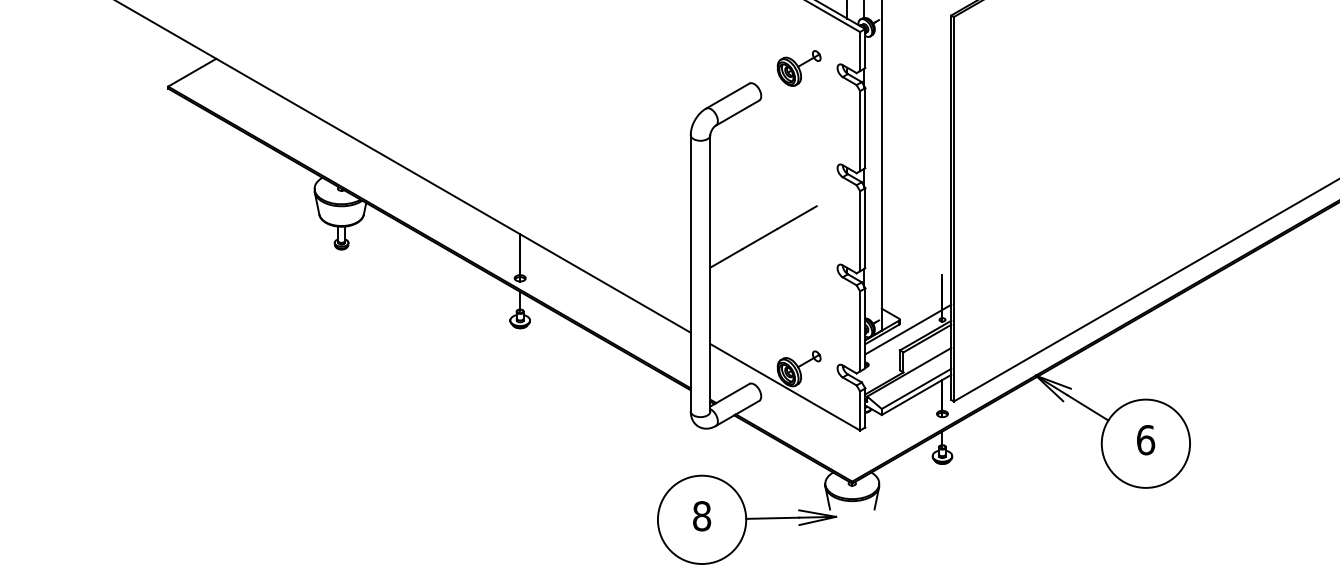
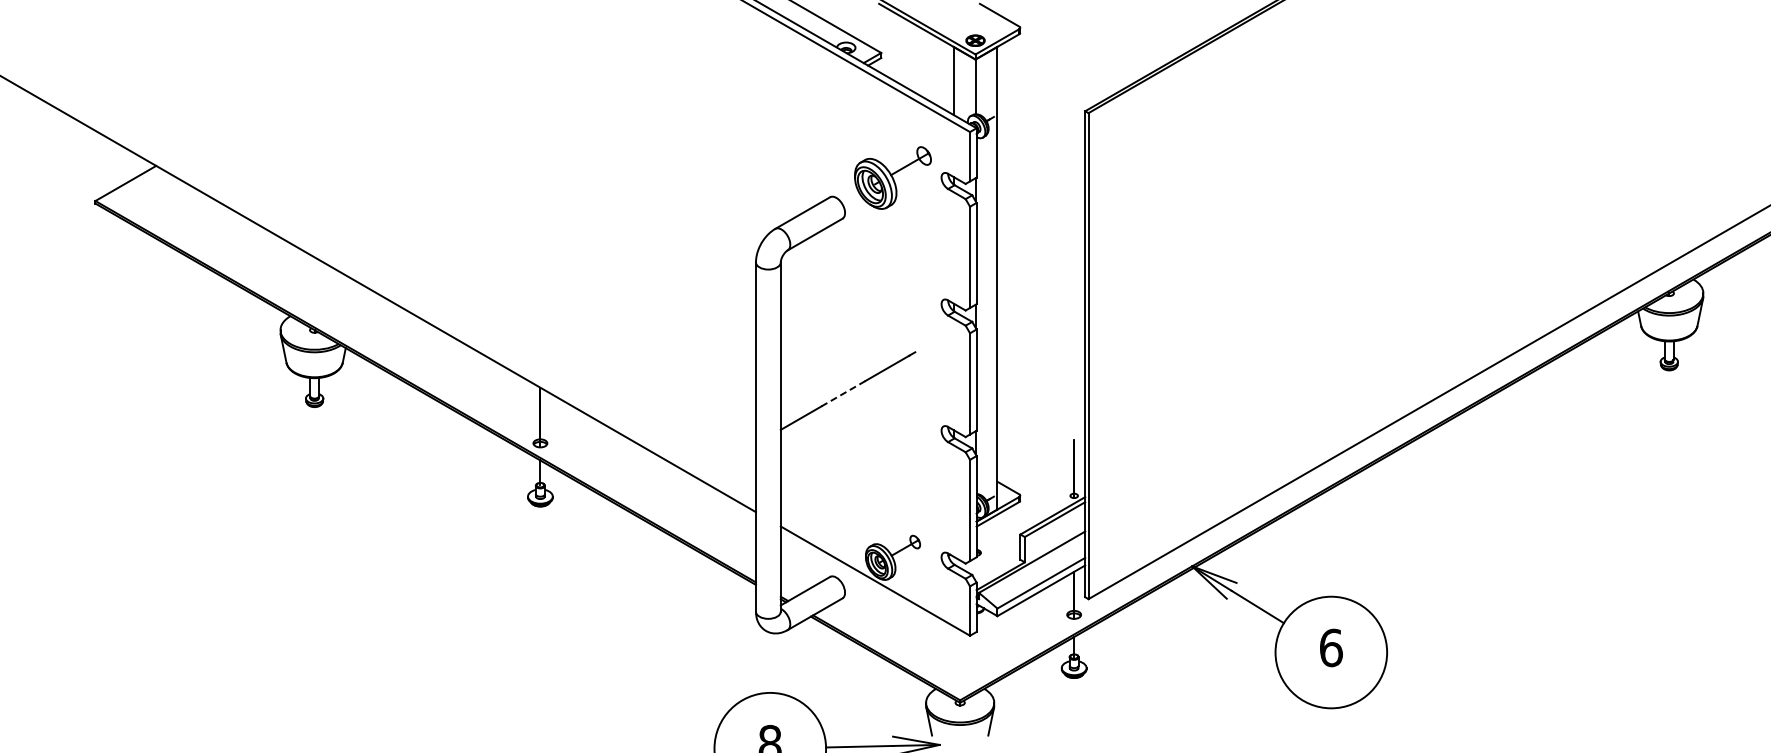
part: (798, 68) -> (892, 178), size x1.4
line: (759, 238) -> (843, 393), solid -> dashed
line: (907, 329) -> (1030, 507), removed

